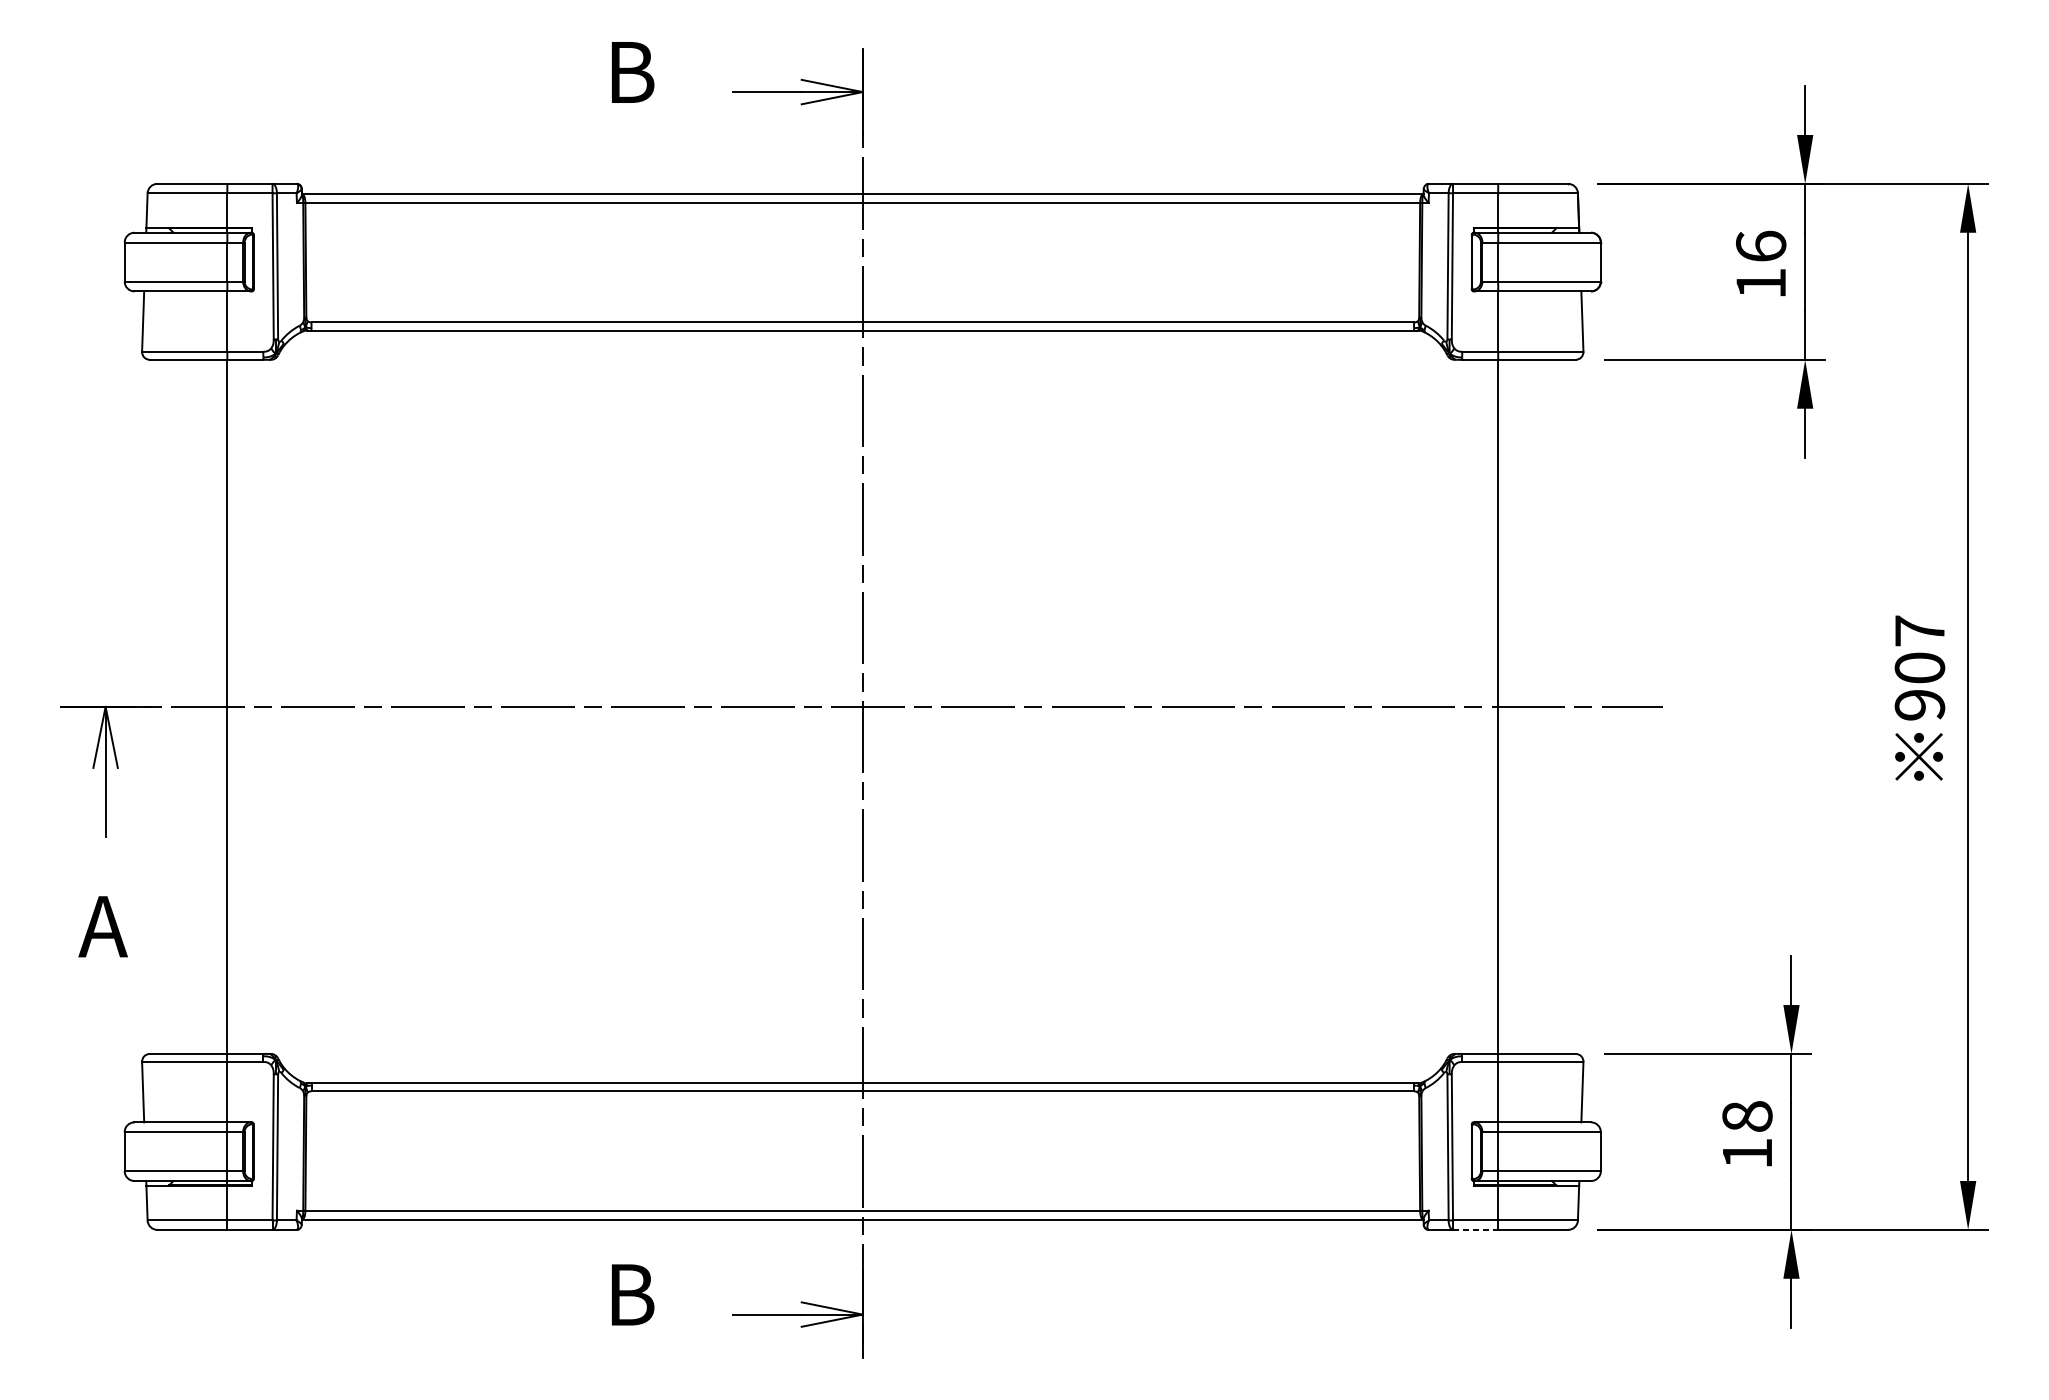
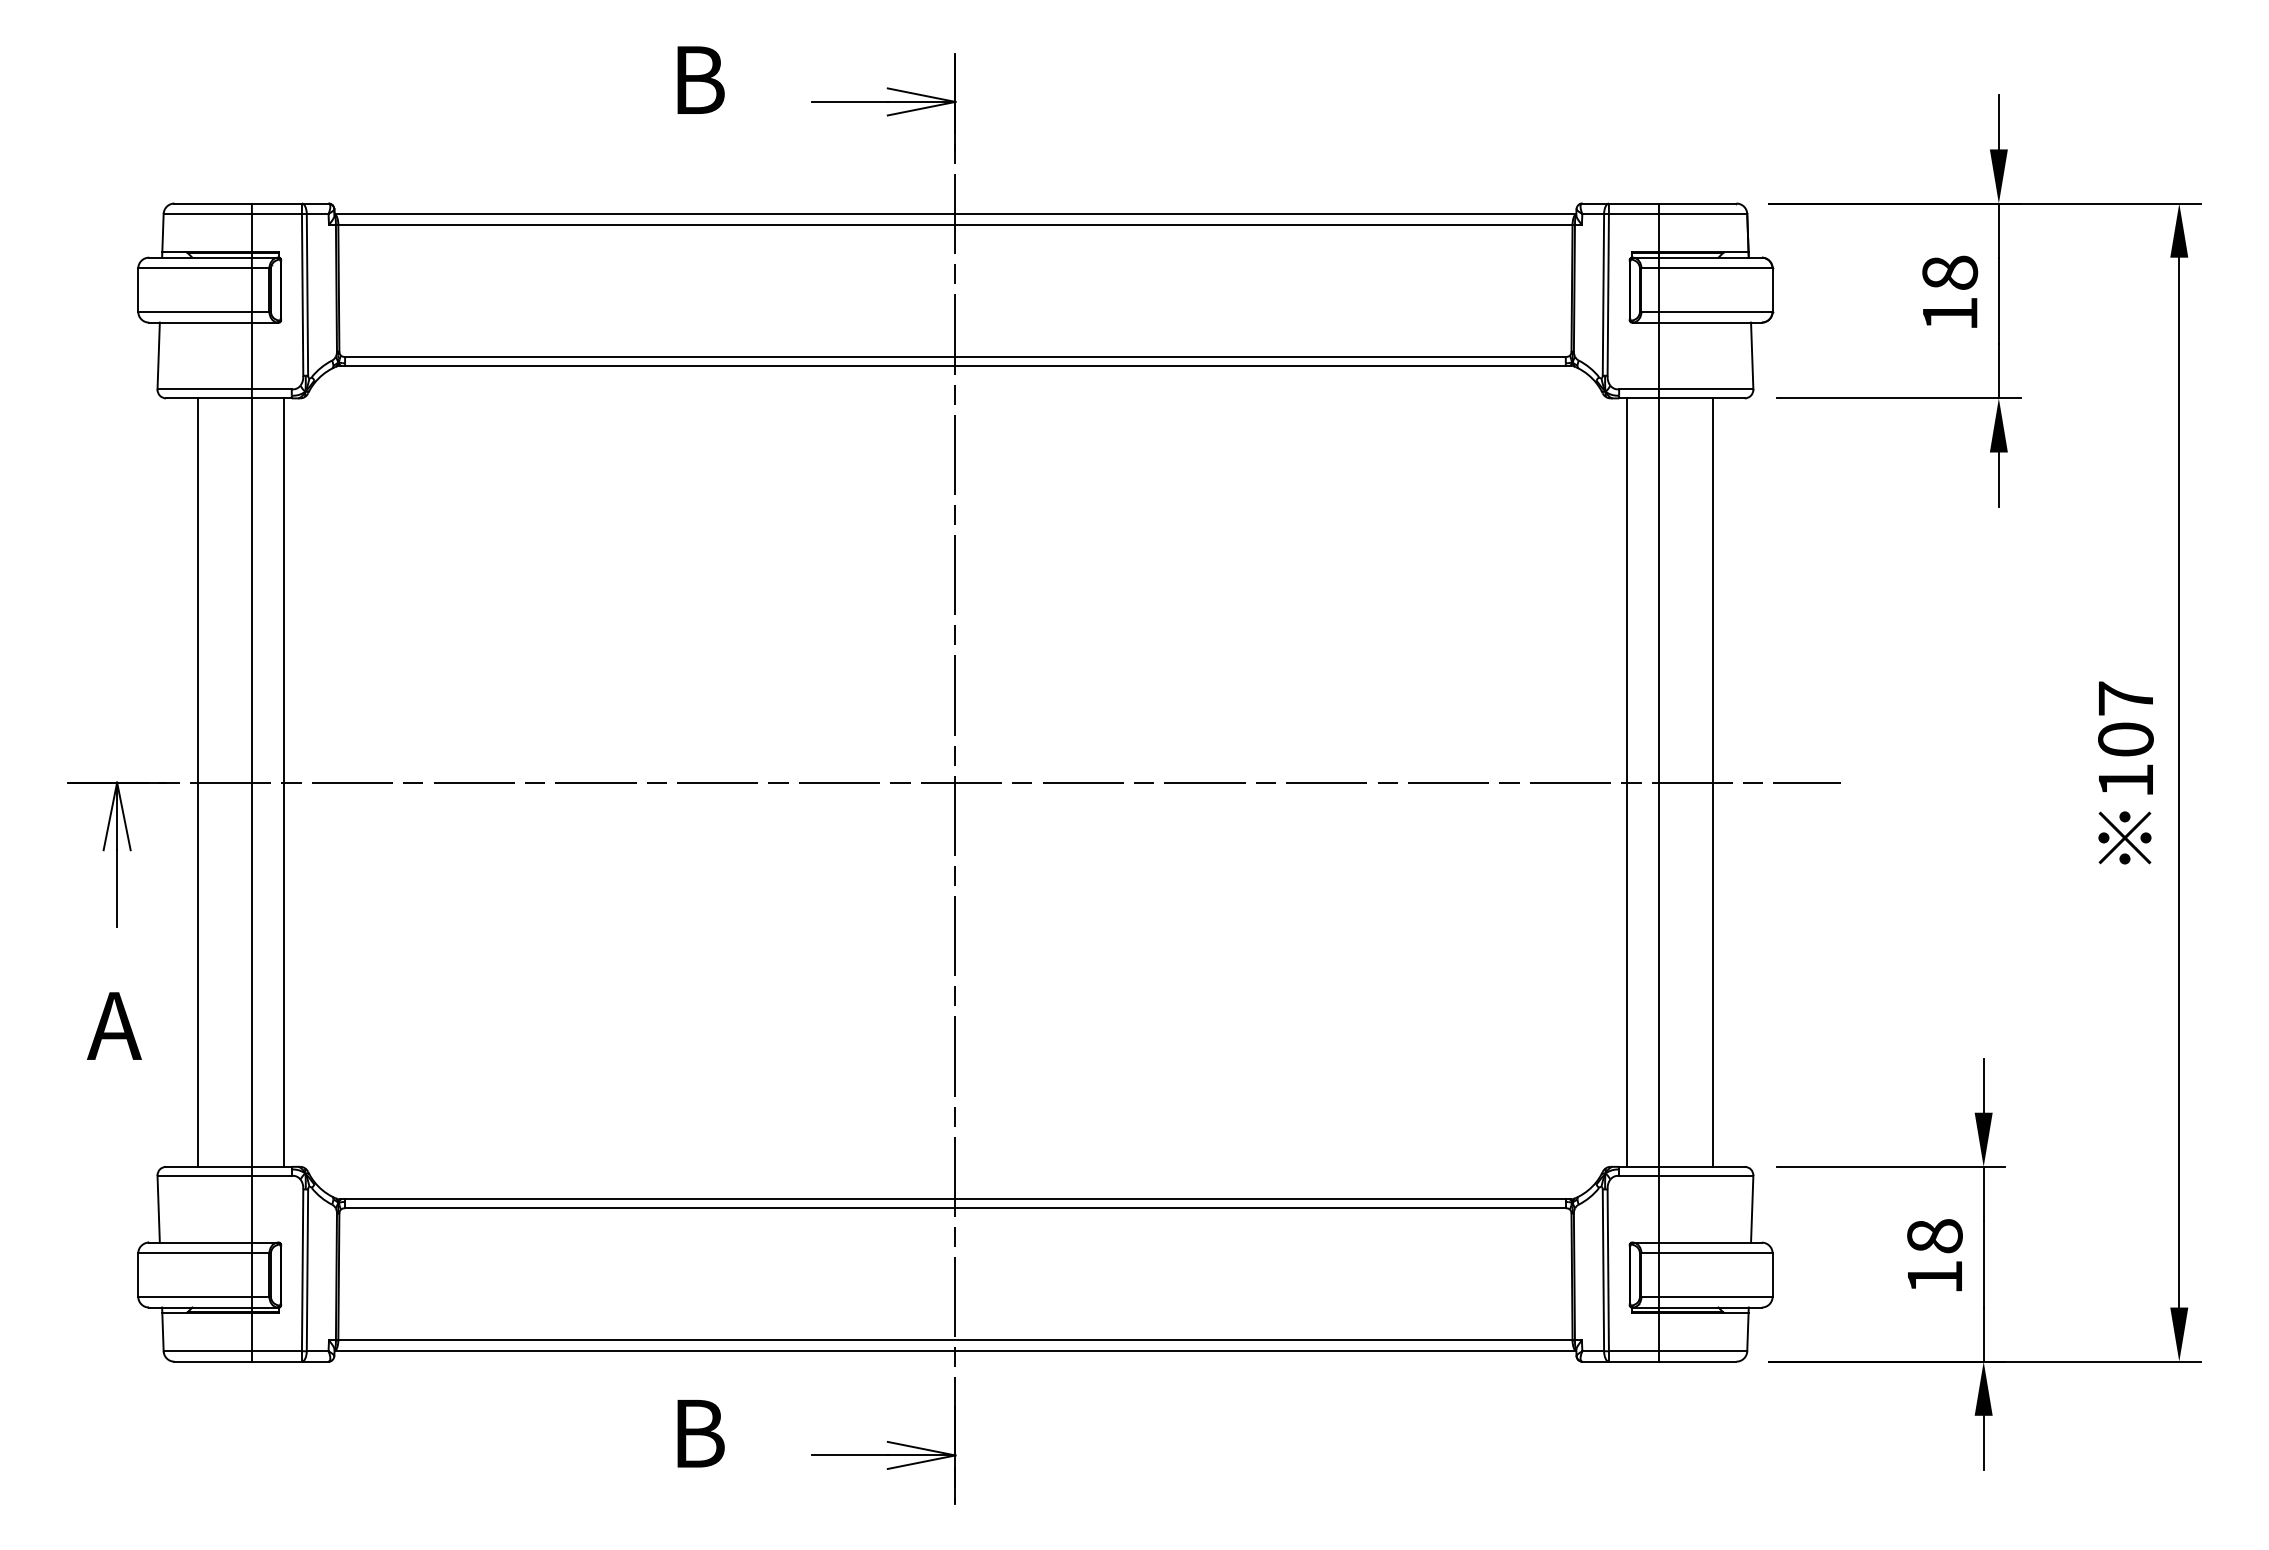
text: (1761, 246) -> (1950, 272), 16 -> 18
text: (1919, 704) -> (2125, 780), 907 -> 107
line: (178, 706) -> (197, 782), added
line: (256, 706) -> (284, 782), added
line: (1468, 706) -> (1626, 782), added
line: (1547, 706) -> (1713, 782), added
line: (1476, 1229) -> (1634, 1361), dashed -> solid

